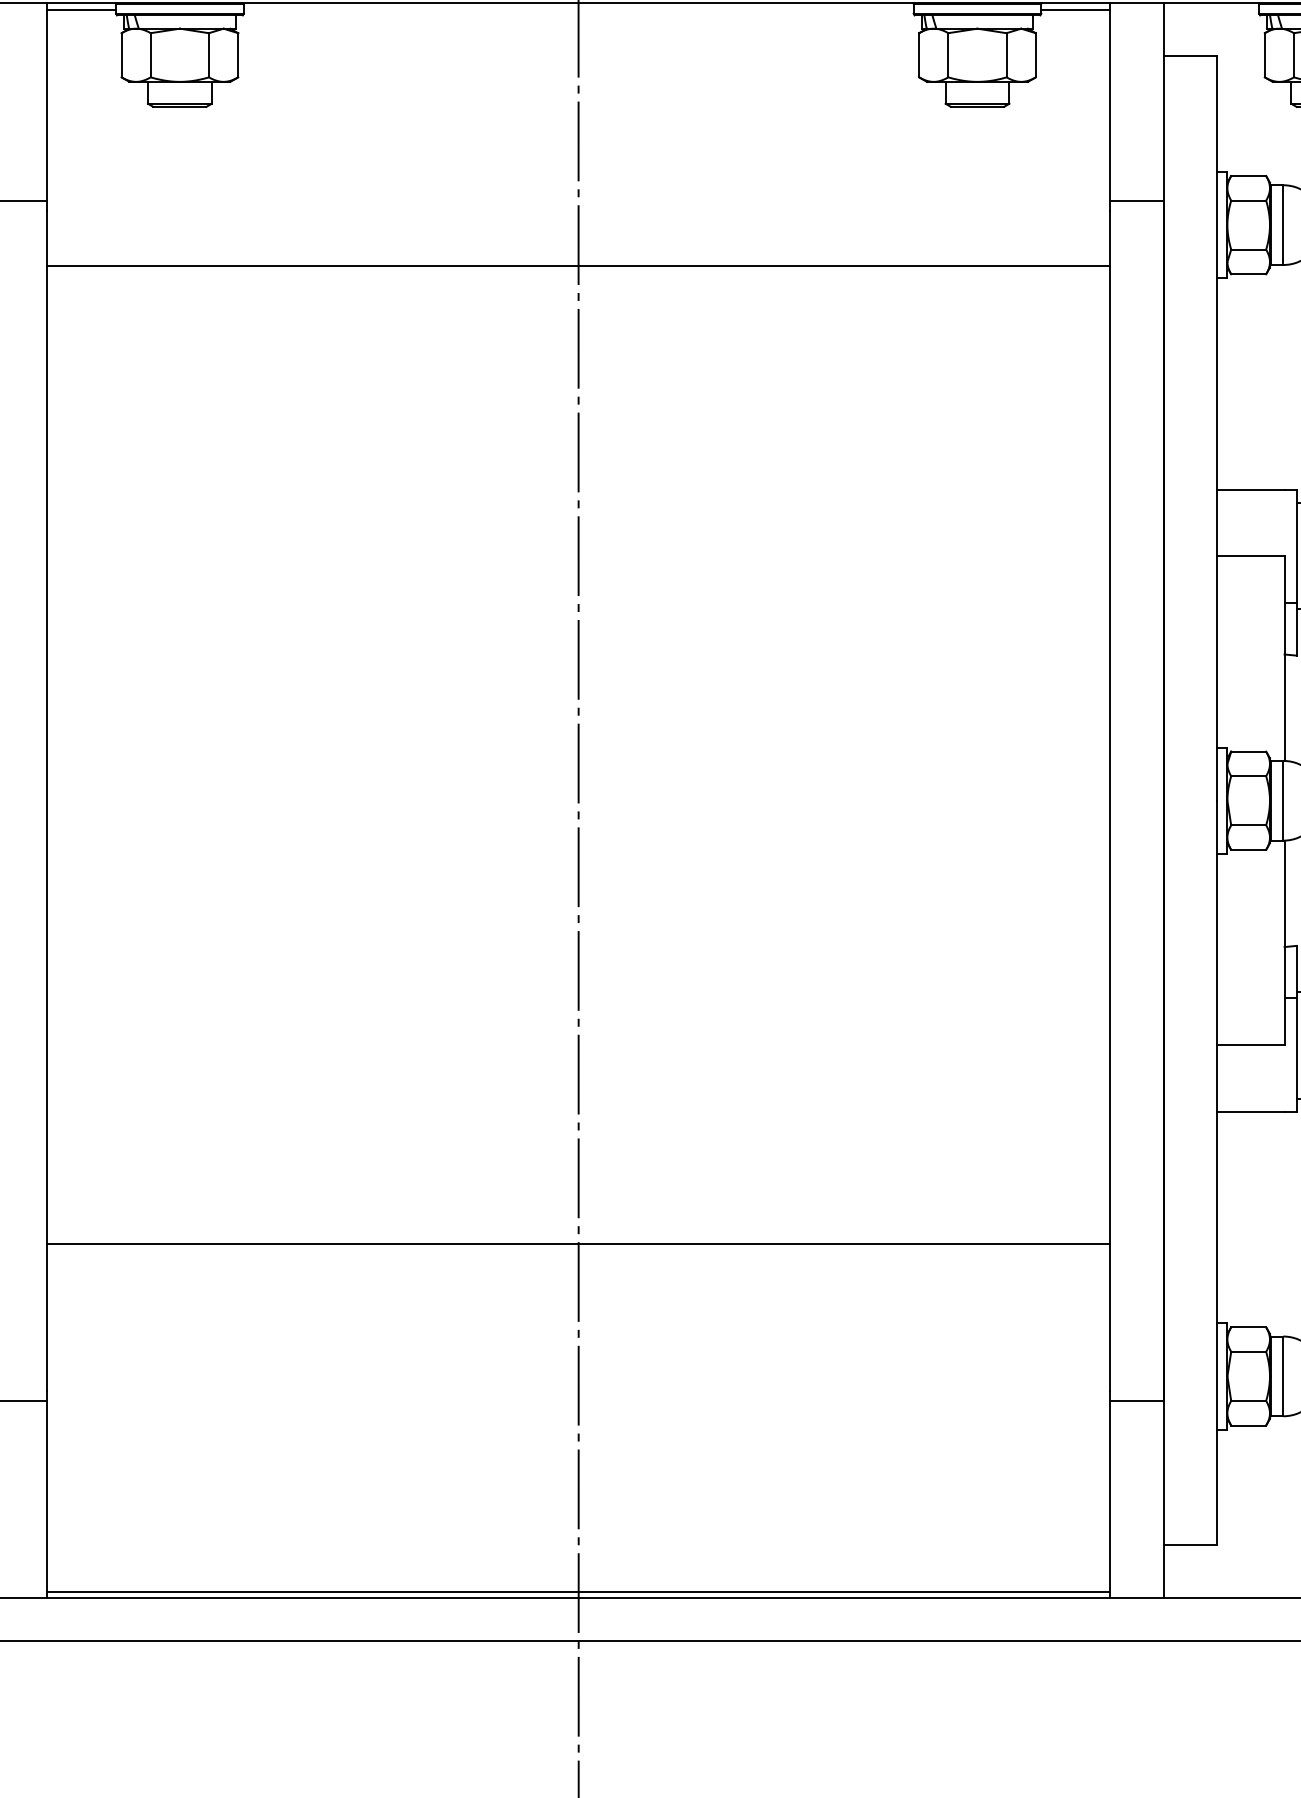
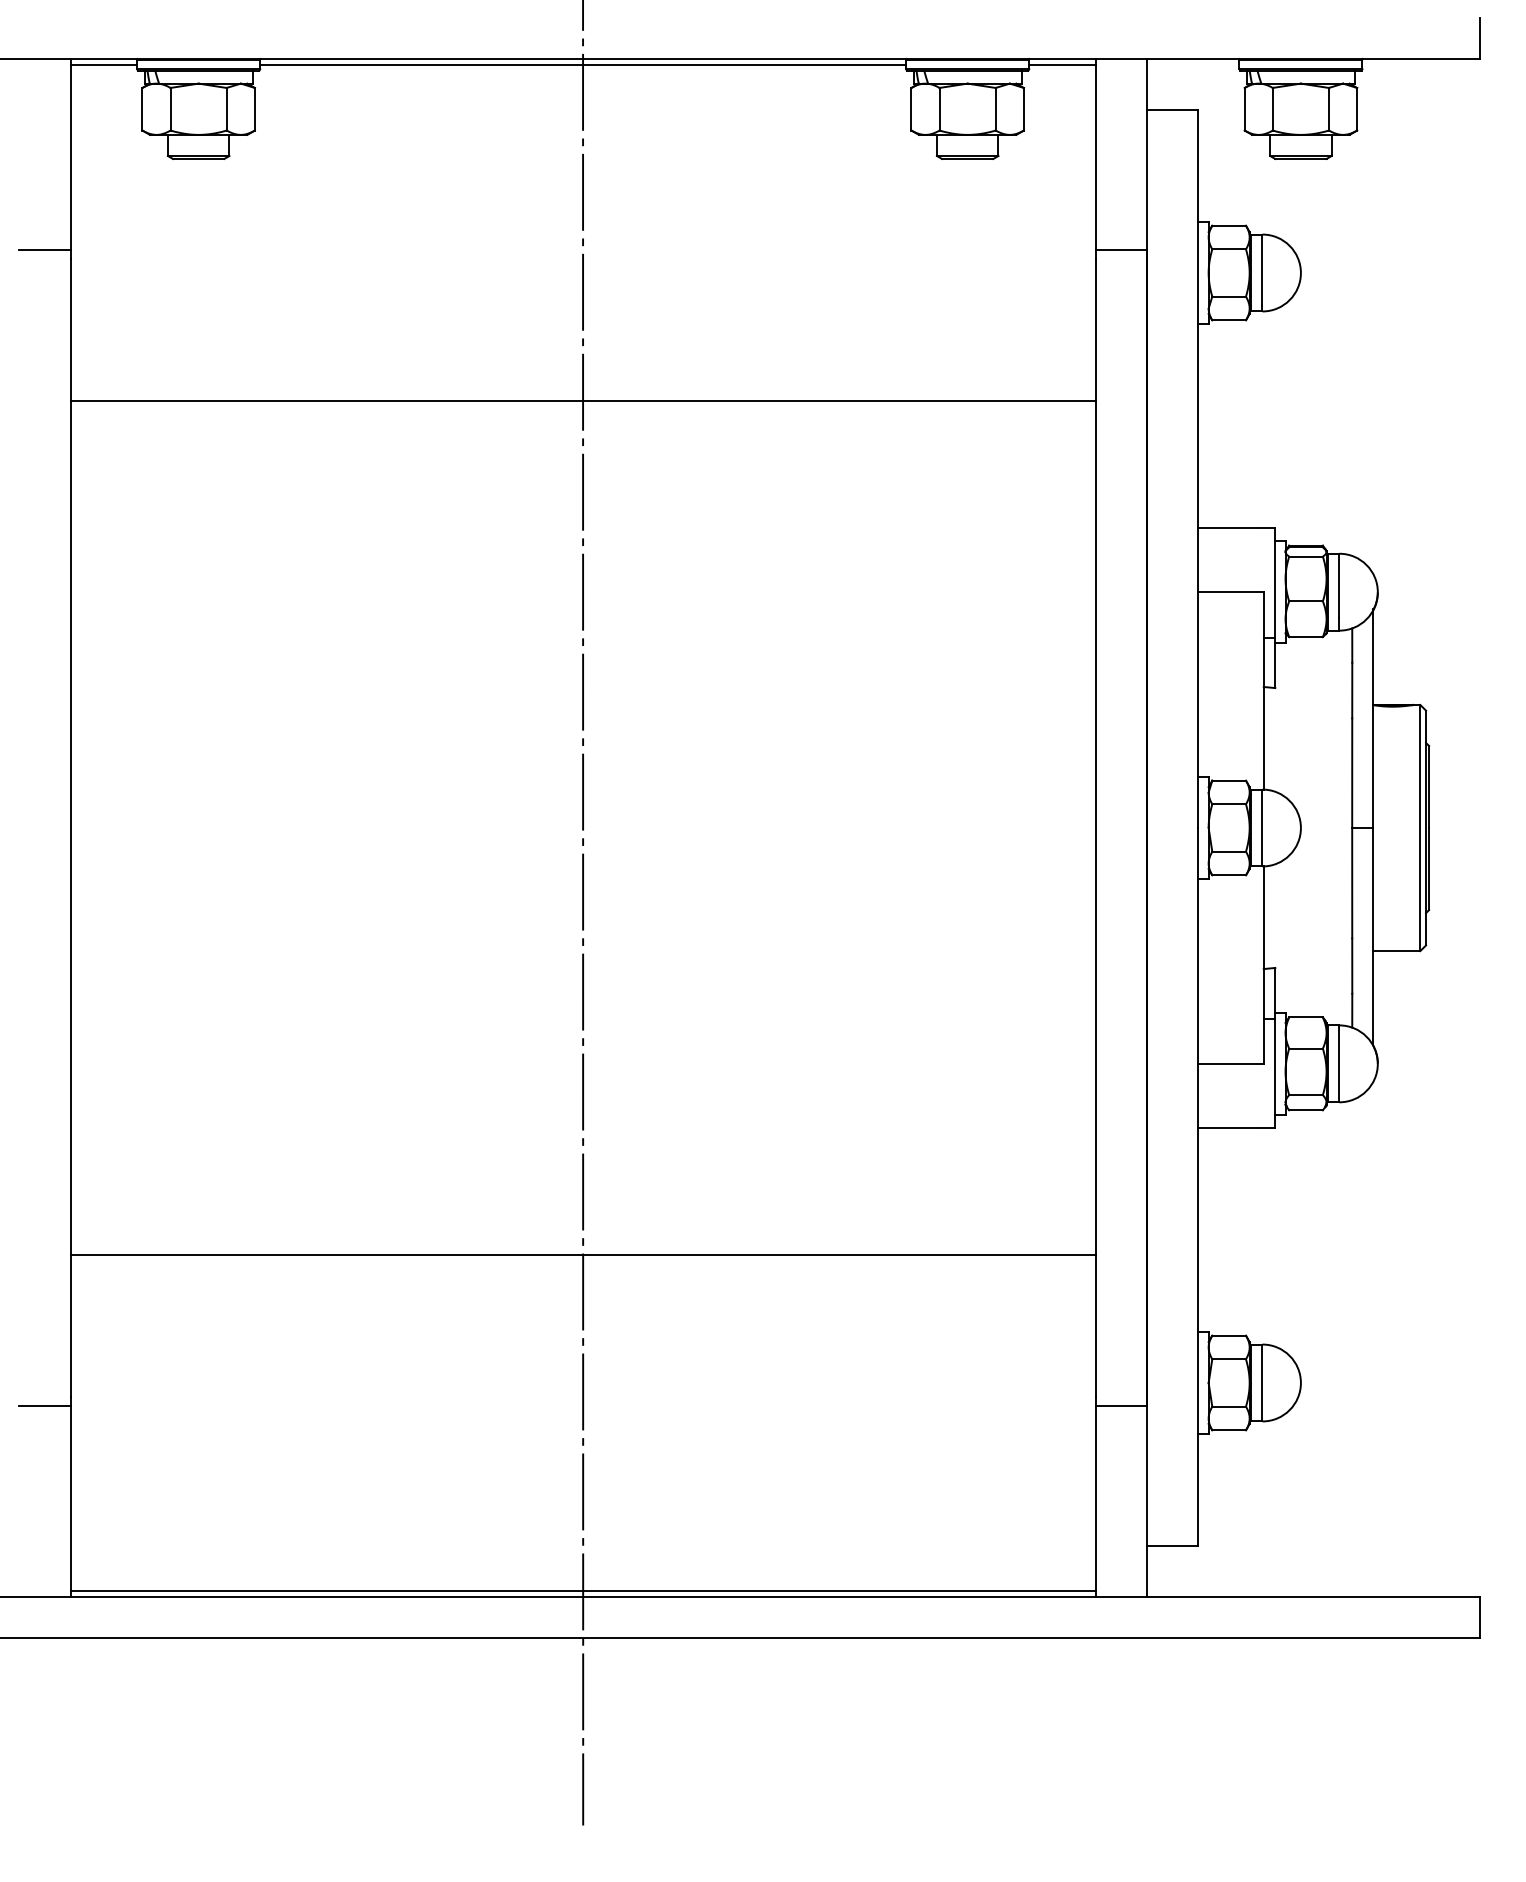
line: (579, 9) -> (583, 65), added
line: (577, 266) -> (582, 400), moved

